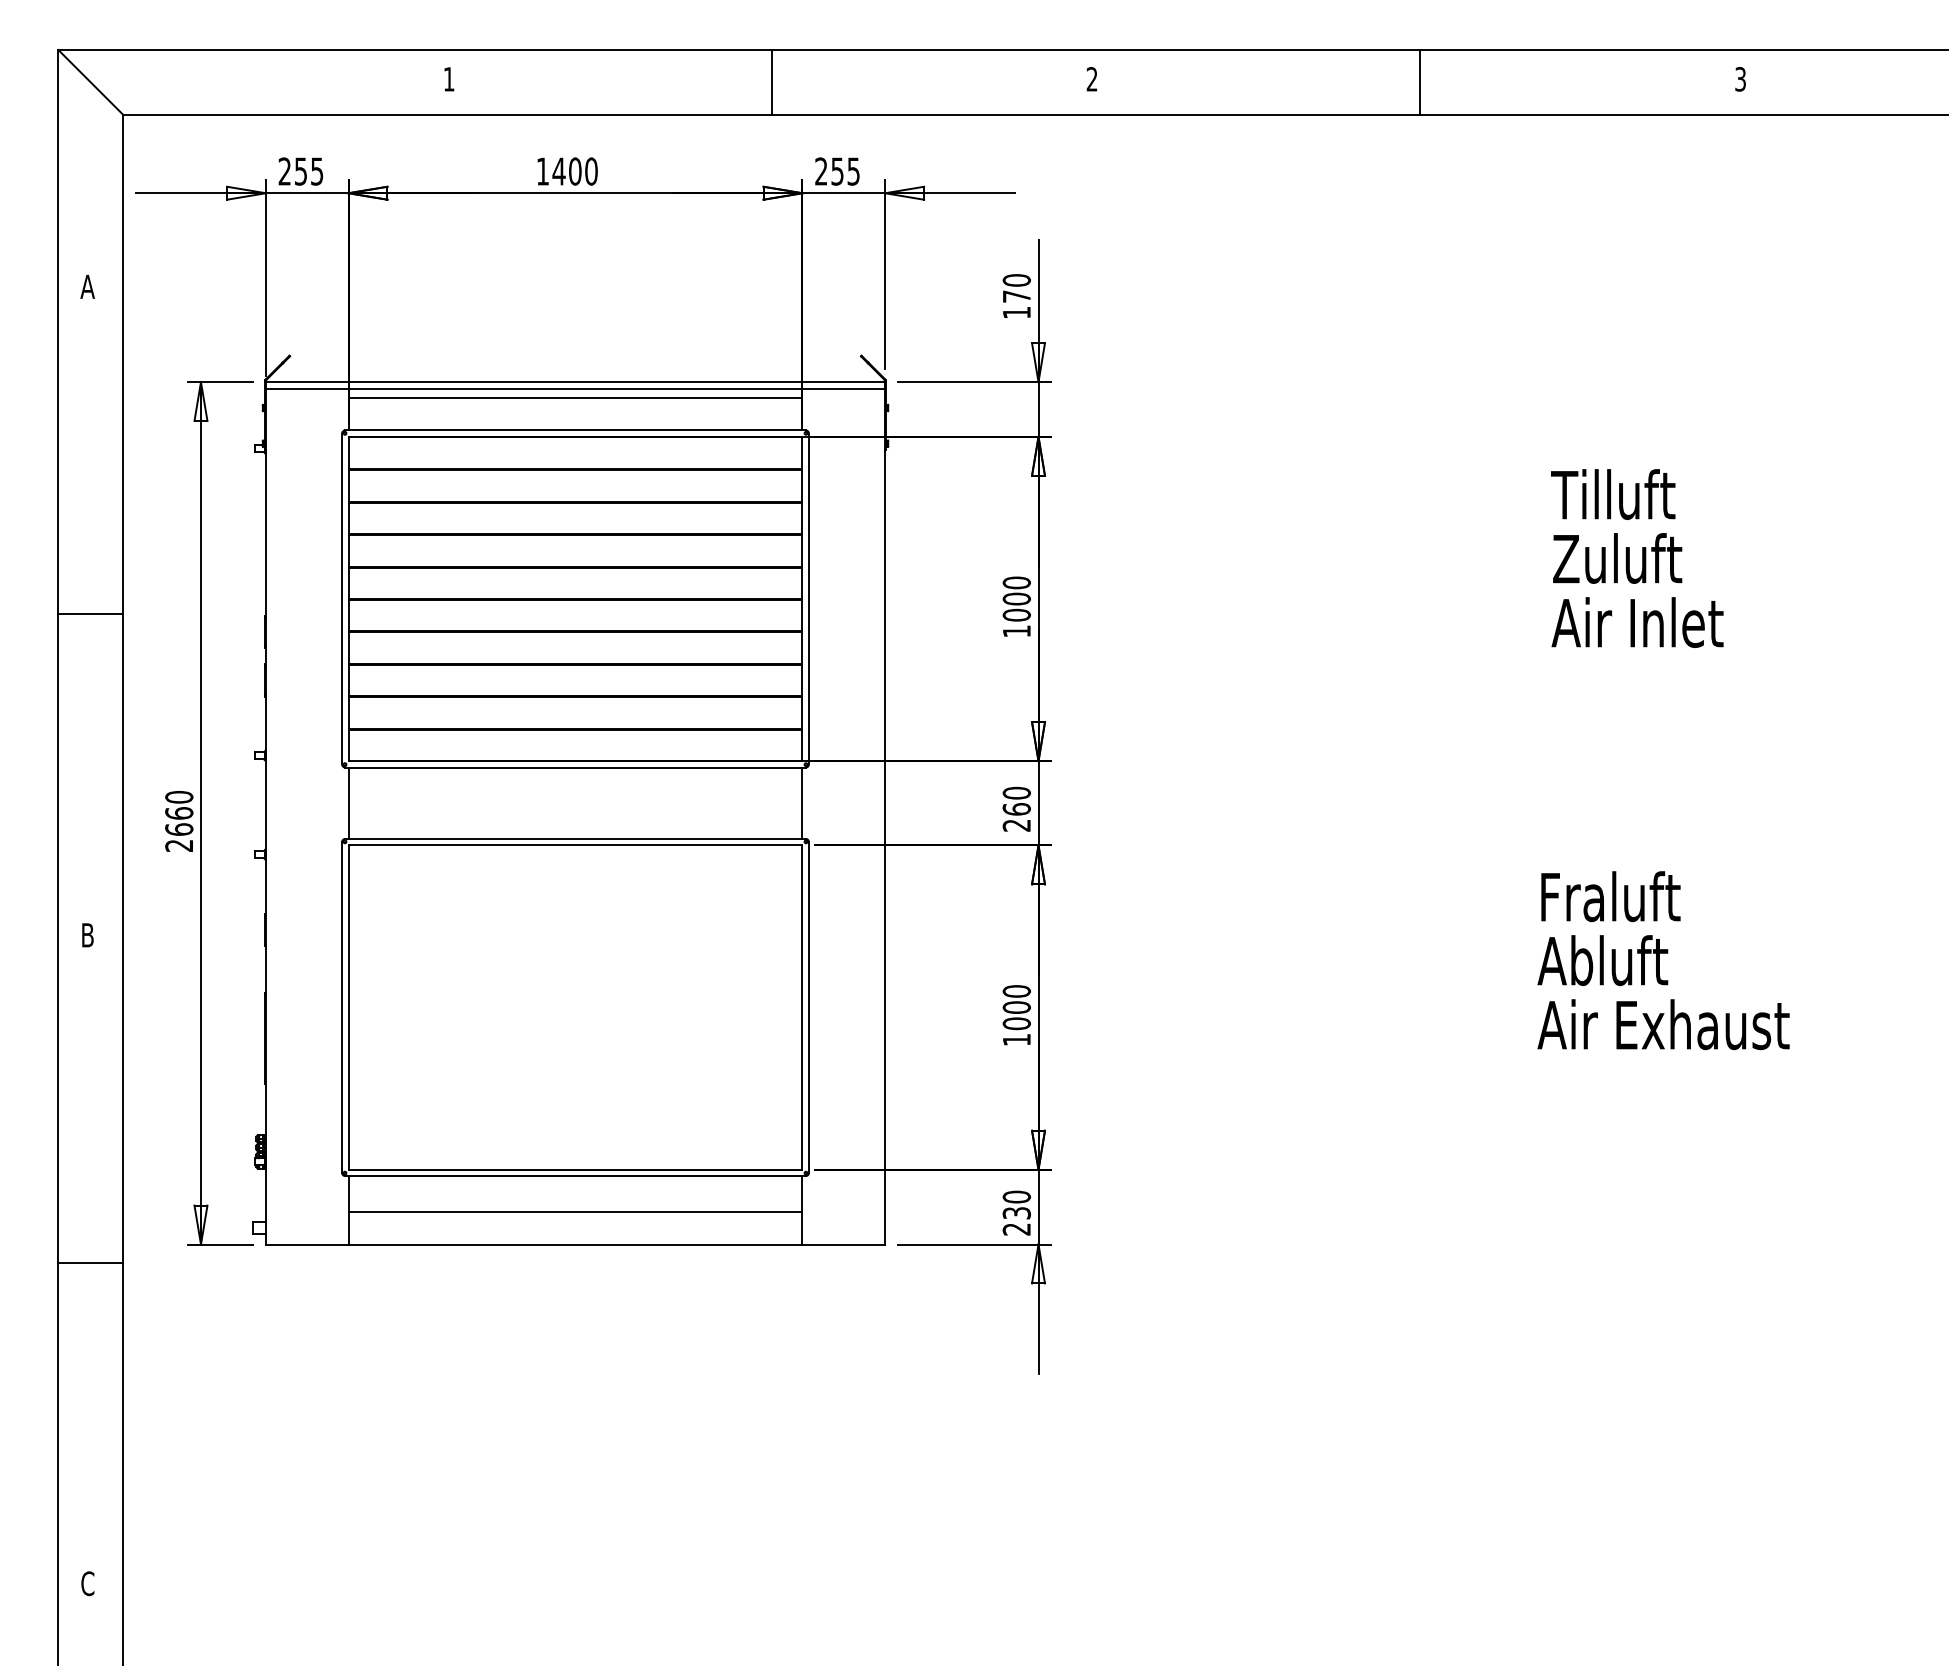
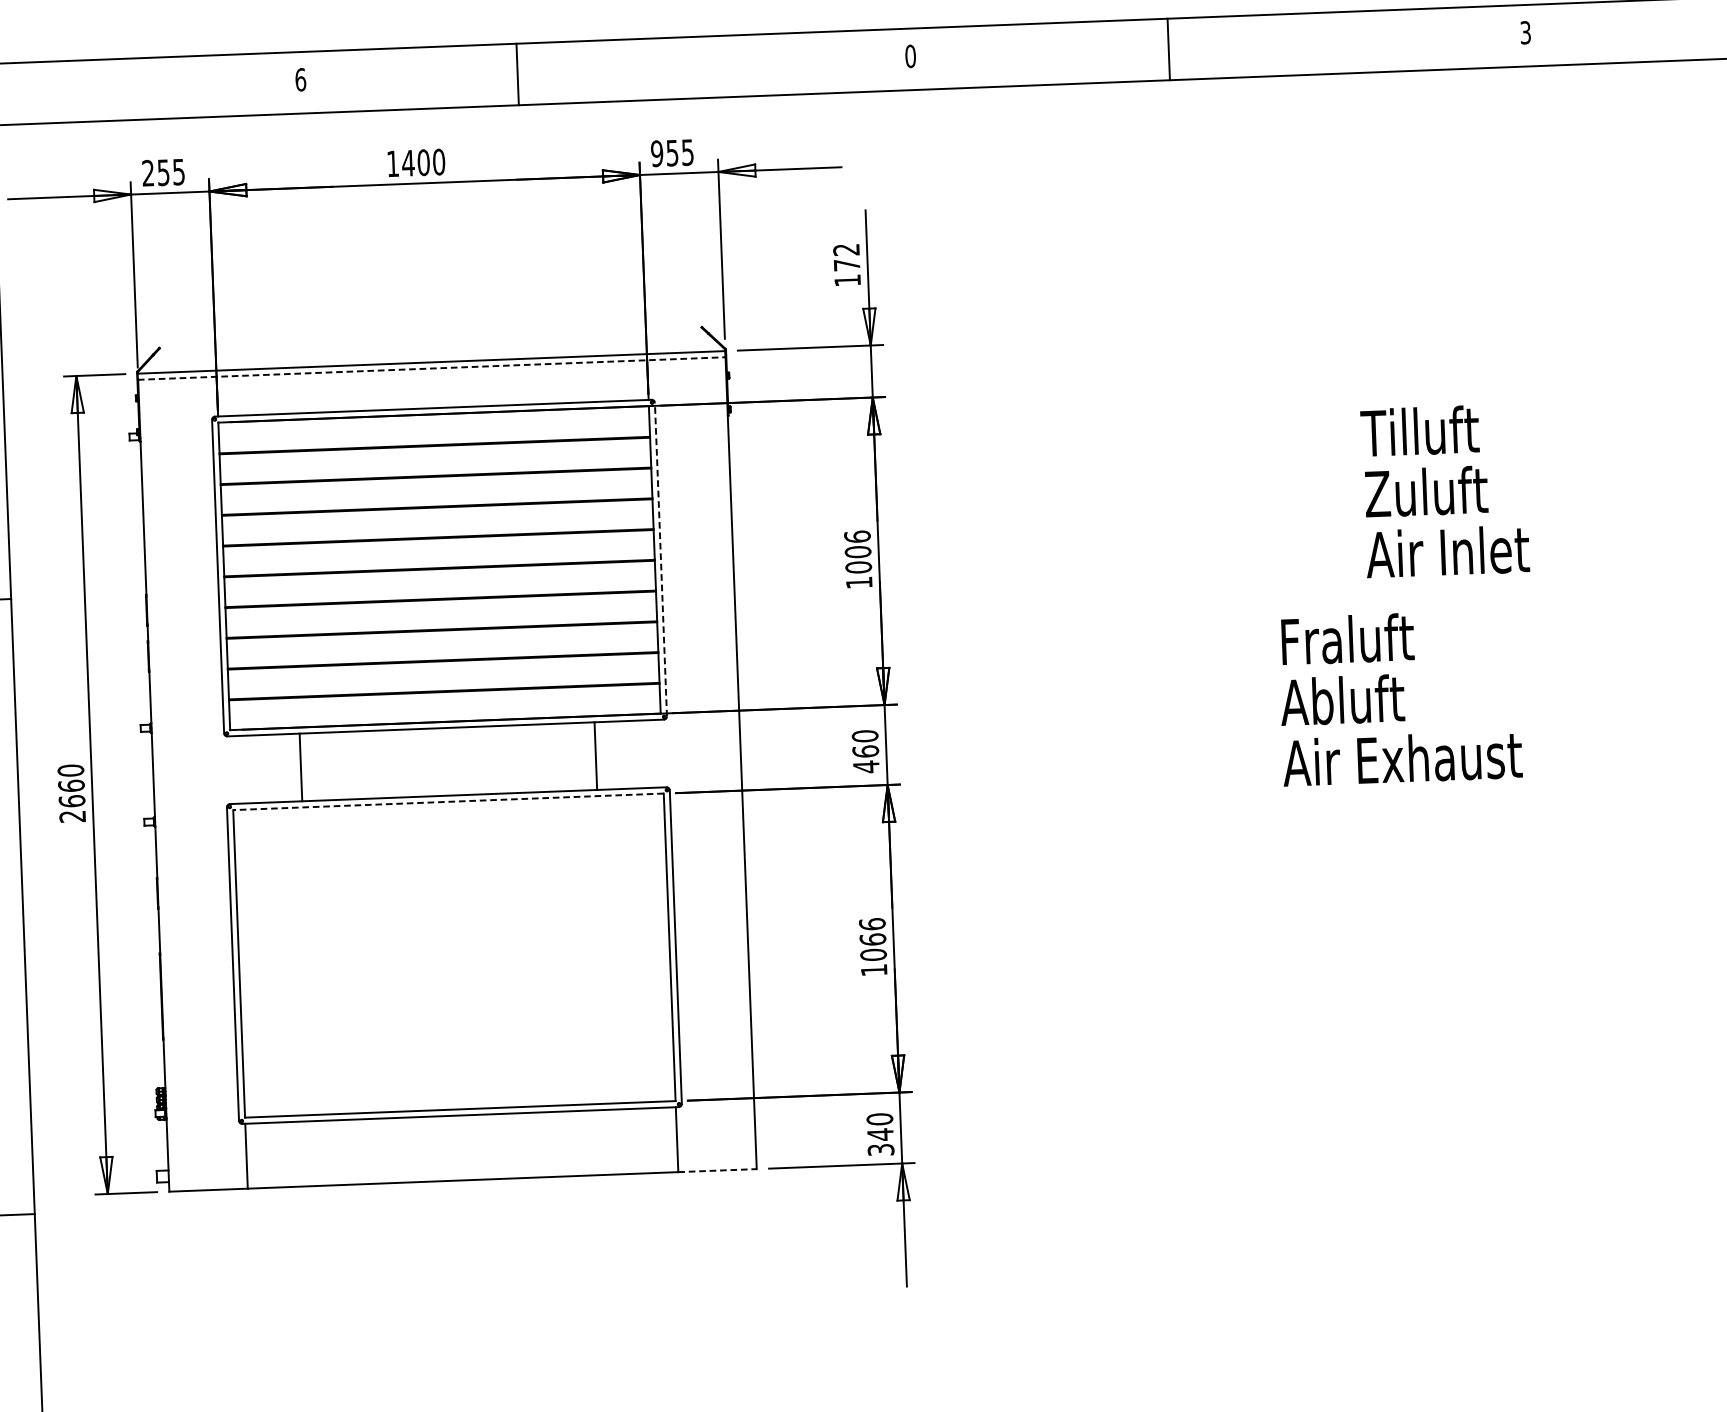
text: (448, 79) -> (300, 80), 1 -> 6
text: (1091, 79) -> (910, 56), 2 -> 0
line: (771, 82) -> (517, 74), moved
line: (1420, 82) -> (1169, 49), moved
text: (821, 171) -> (657, 153), 255 -> 955
text: (1016, 280) -> (846, 249), 170 -> 172
line: (575, 388) -> (431, 368), solid -> dashed
line: (575, 398) -> (432, 377), removed
text: (1016, 582) -> (857, 536), 1000 -> 1006
line: (808, 598) -> (660, 559), solid -> dashed
line: (348, 802) -> (300, 766), moved
line: (802, 802) -> (595, 755), moved
text: (1016, 825) -> (866, 766), 260 -> 460
line: (575, 845) -> (448, 801), solid -> dashed
text: (1663, 960) -> (1400, 697), moved
text: (1016, 999) -> (872, 931), 1000 -> 1066
line: (575, 1212) -> (461, 1150), removed
text: (1016, 1220) -> (880, 1141), 230 -> 340
line: (844, 1244) -> (718, 1170), solid -> dashed

